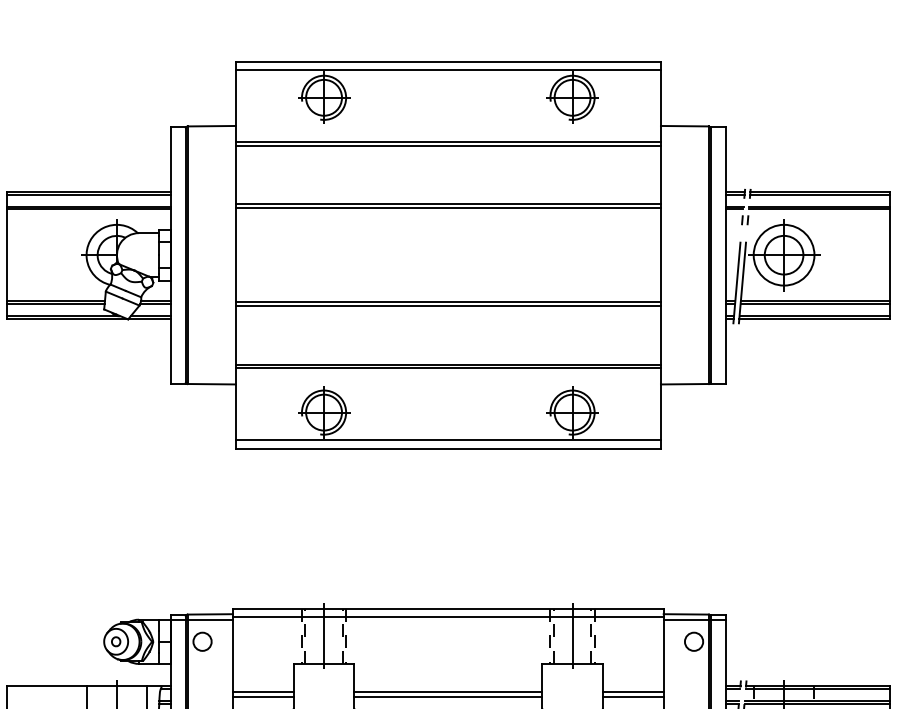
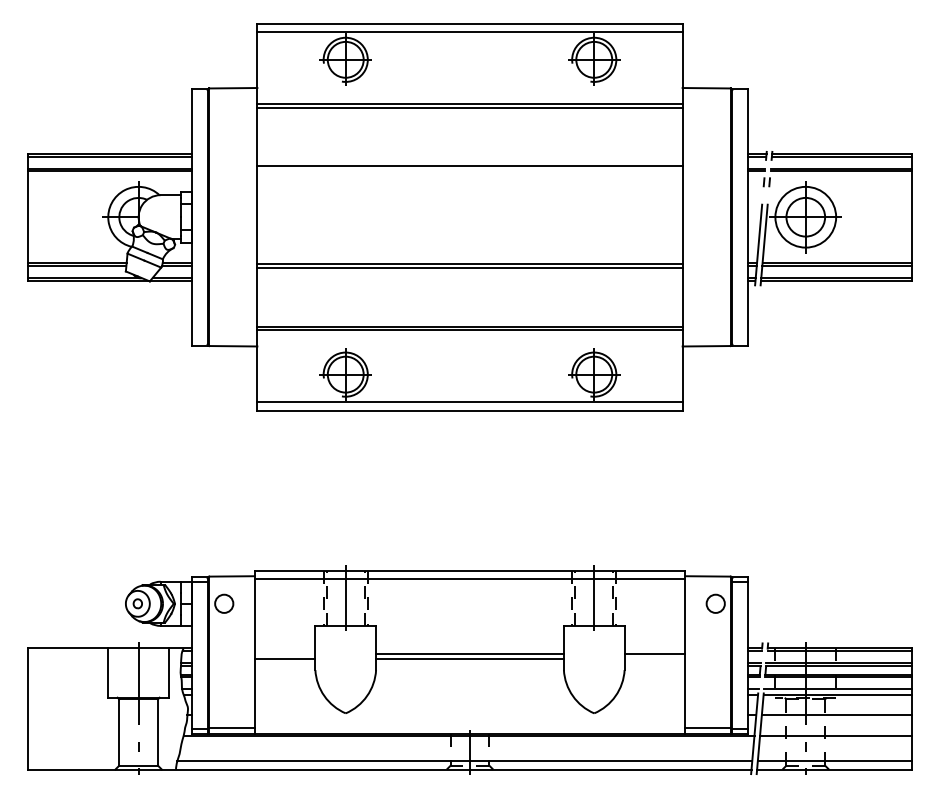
line: (447, 208) -> (469, 170), removed
line: (209, 619) -> (231, 581), removed
line: (685, 619) -> (707, 581), removed
line: (262, 691) -> (284, 653), removed
line: (632, 697) -> (654, 659), removed

